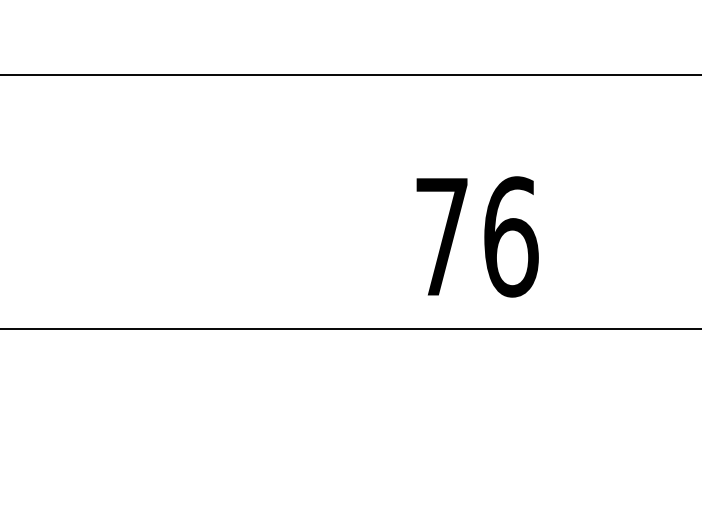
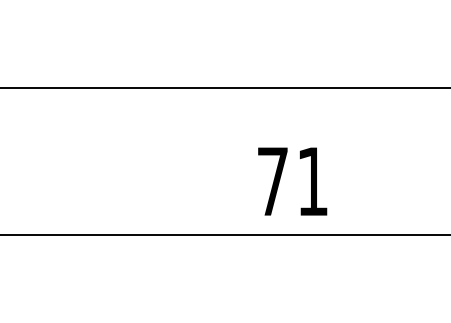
text: (510, 236) -> (312, 181), 76 -> 71

